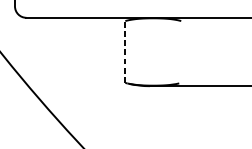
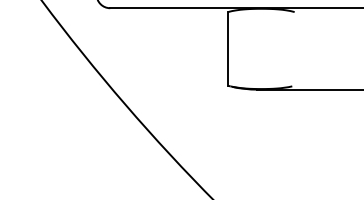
line: (125, 51) -> (228, 48), dashed -> solid

